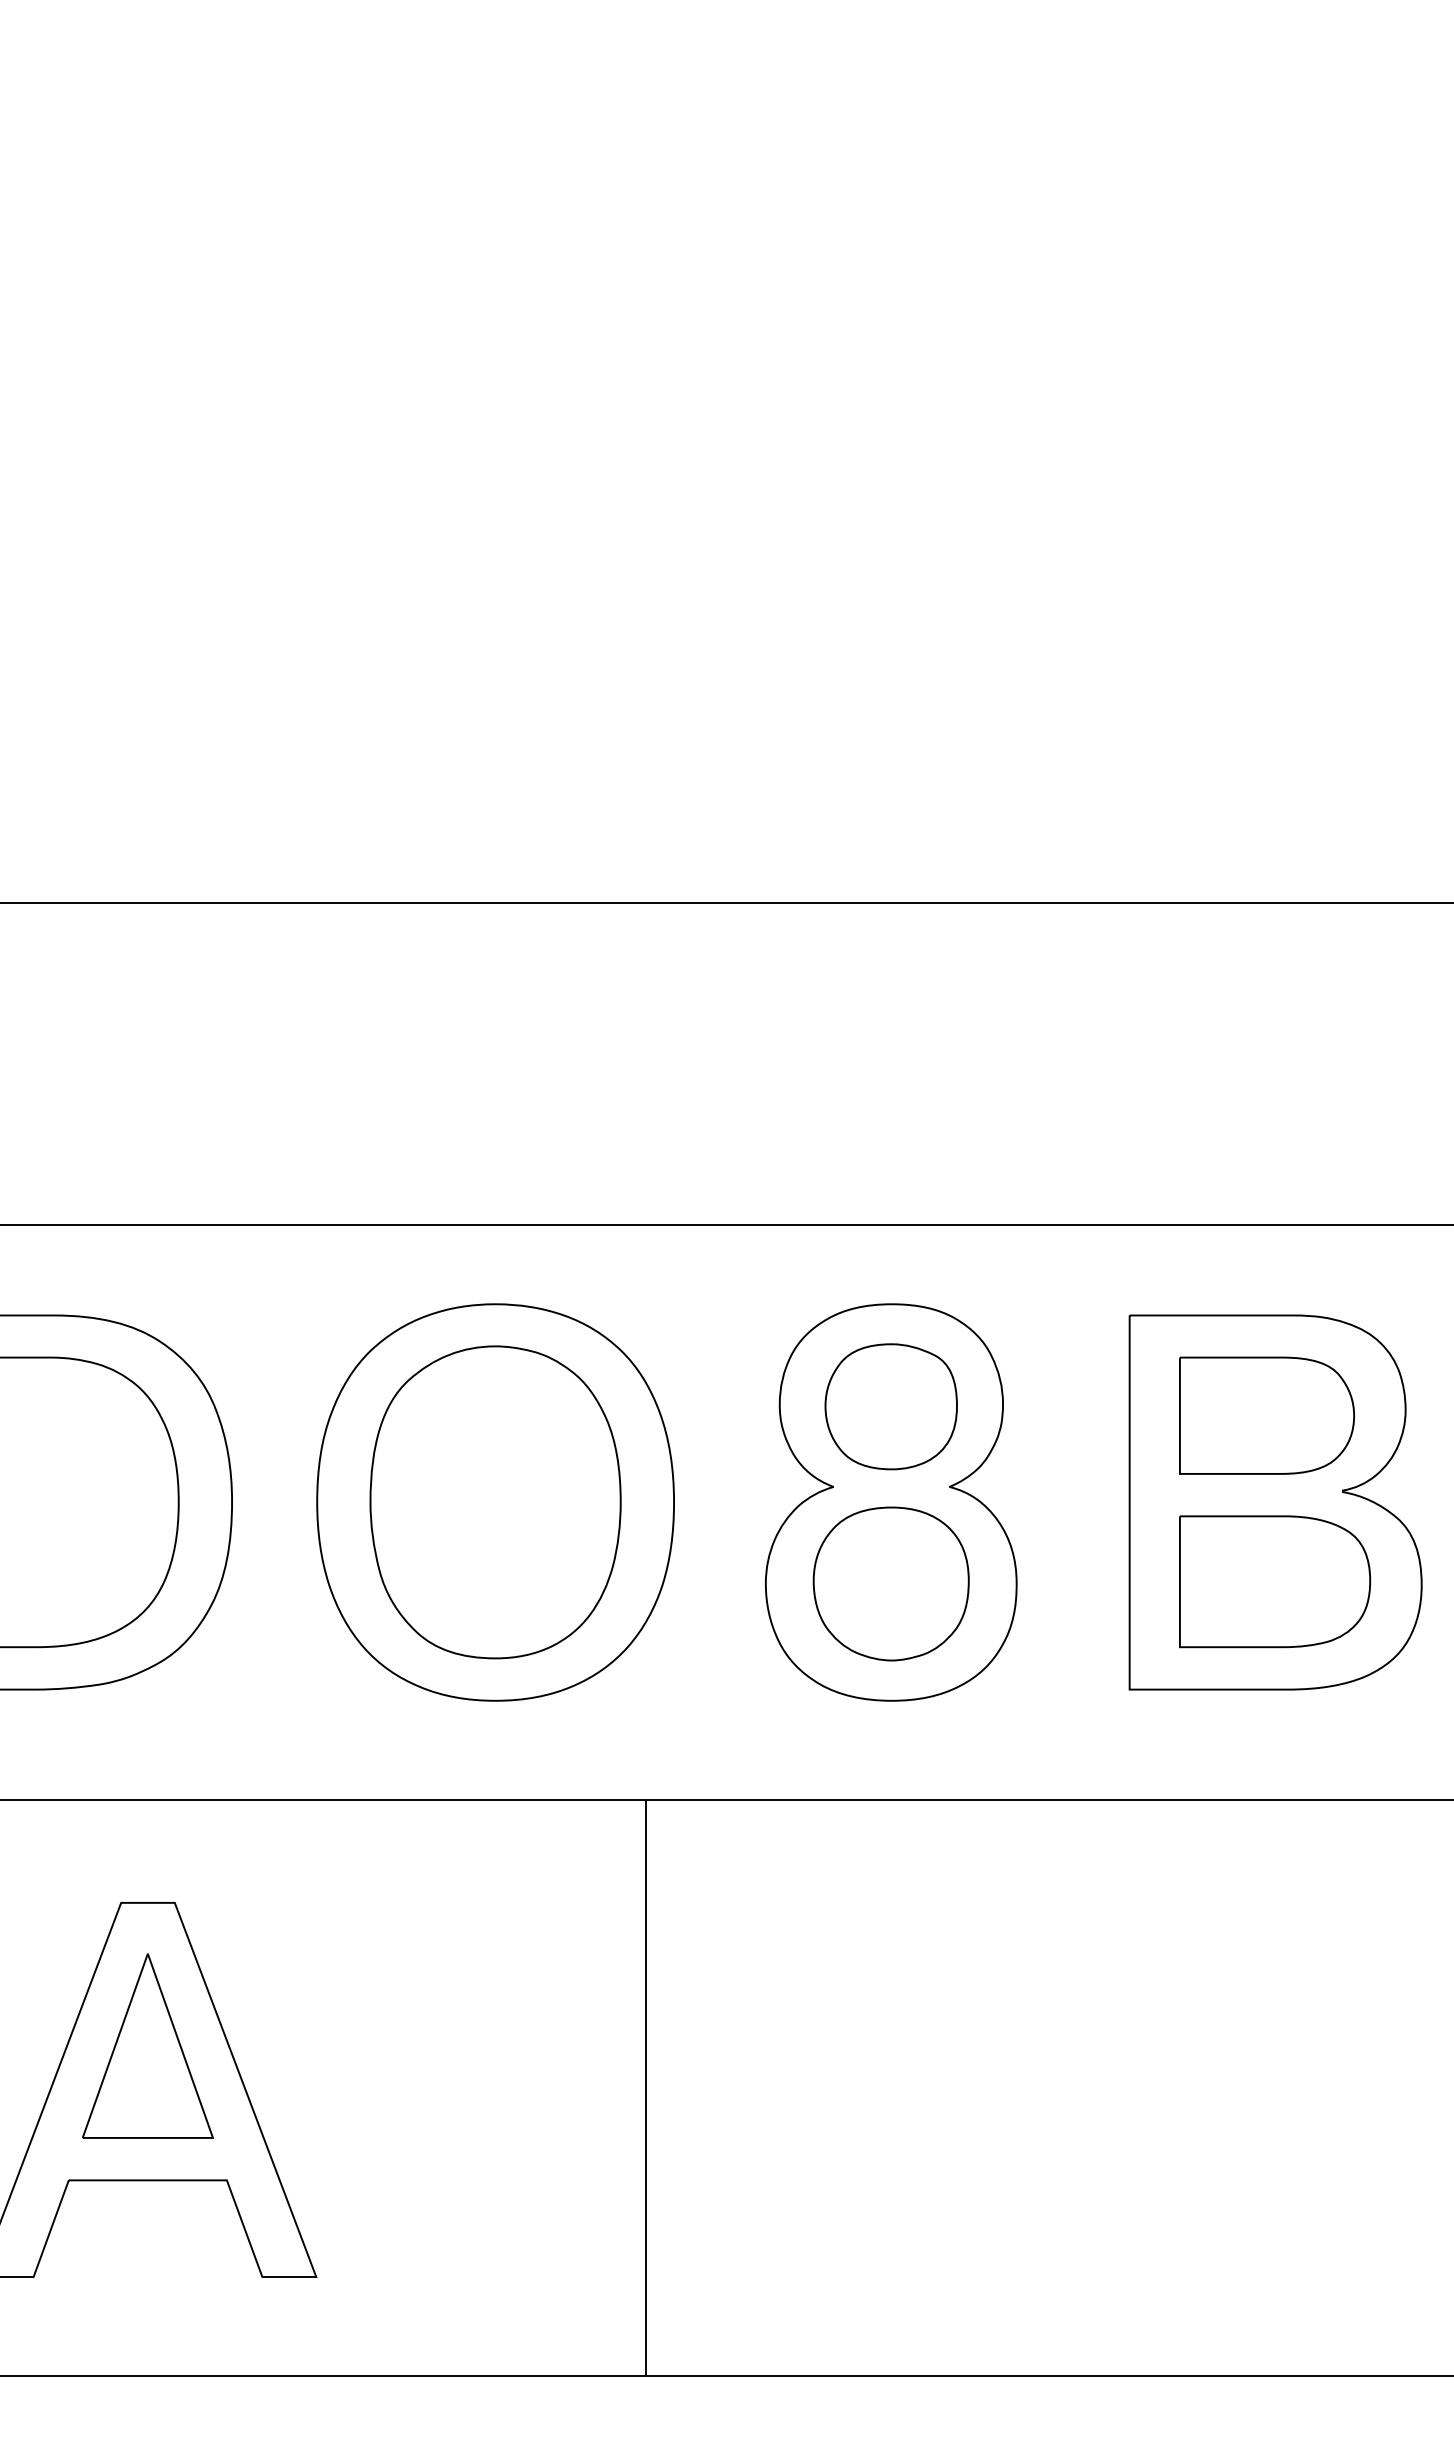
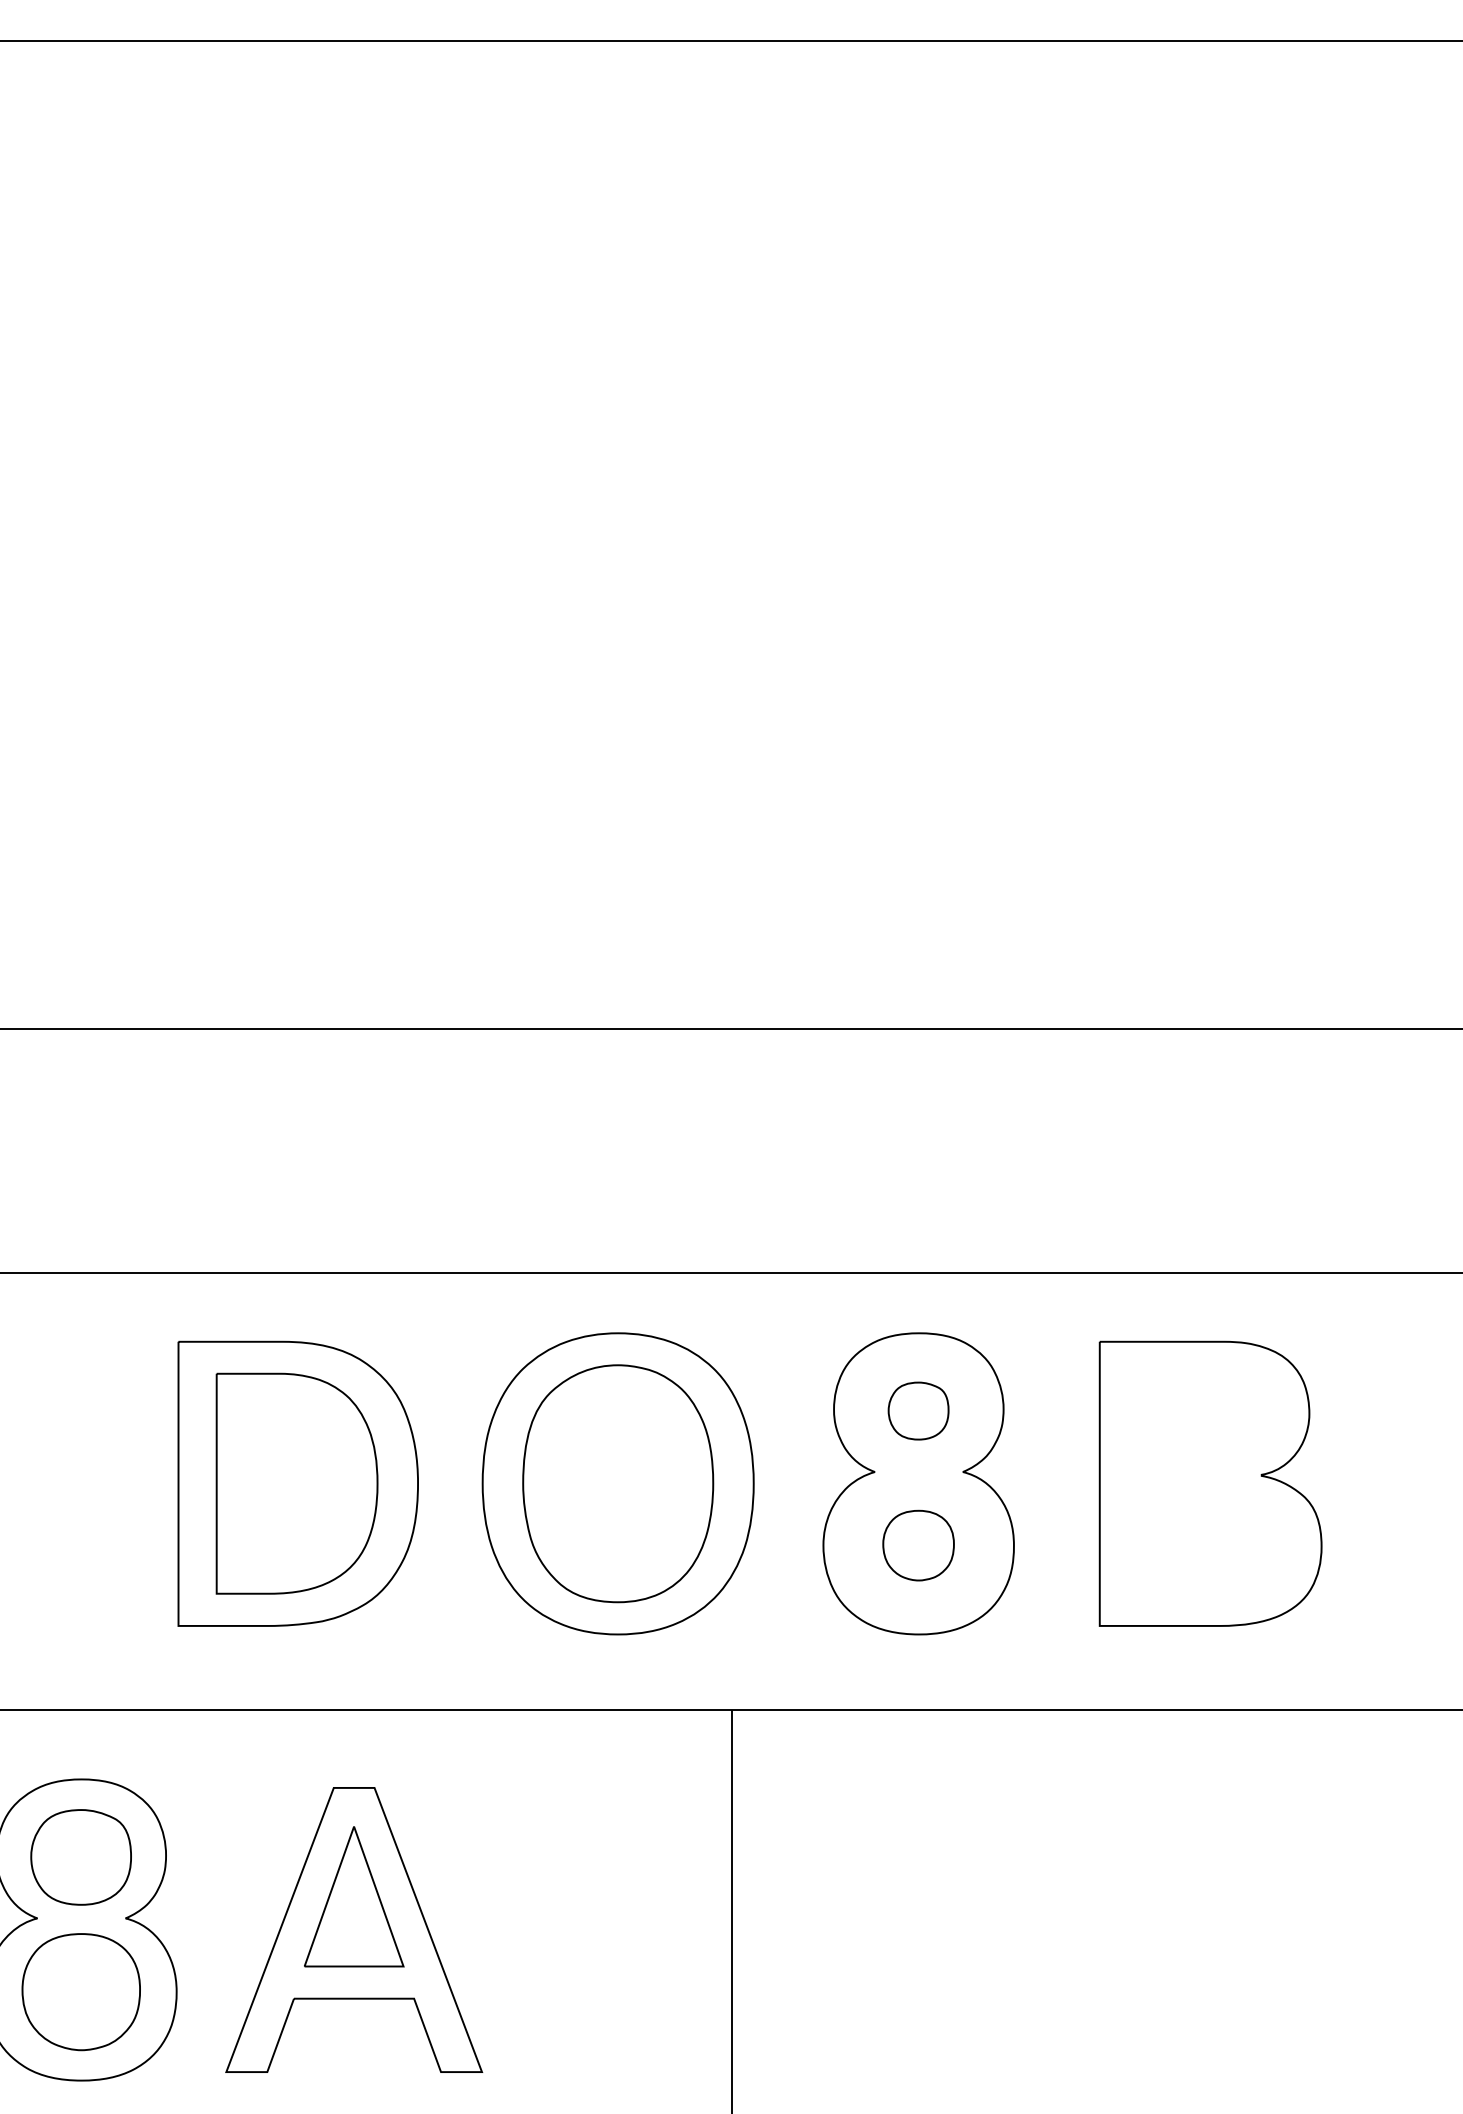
part: (890, 1405) -> (918, 1410), size x0.6
part: (1267, 1415) -> (1204, 1417), removed
part: (1275, 1581) -> (1210, 1543), removed
part: (890, 1583) -> (918, 1545), size x0.6

